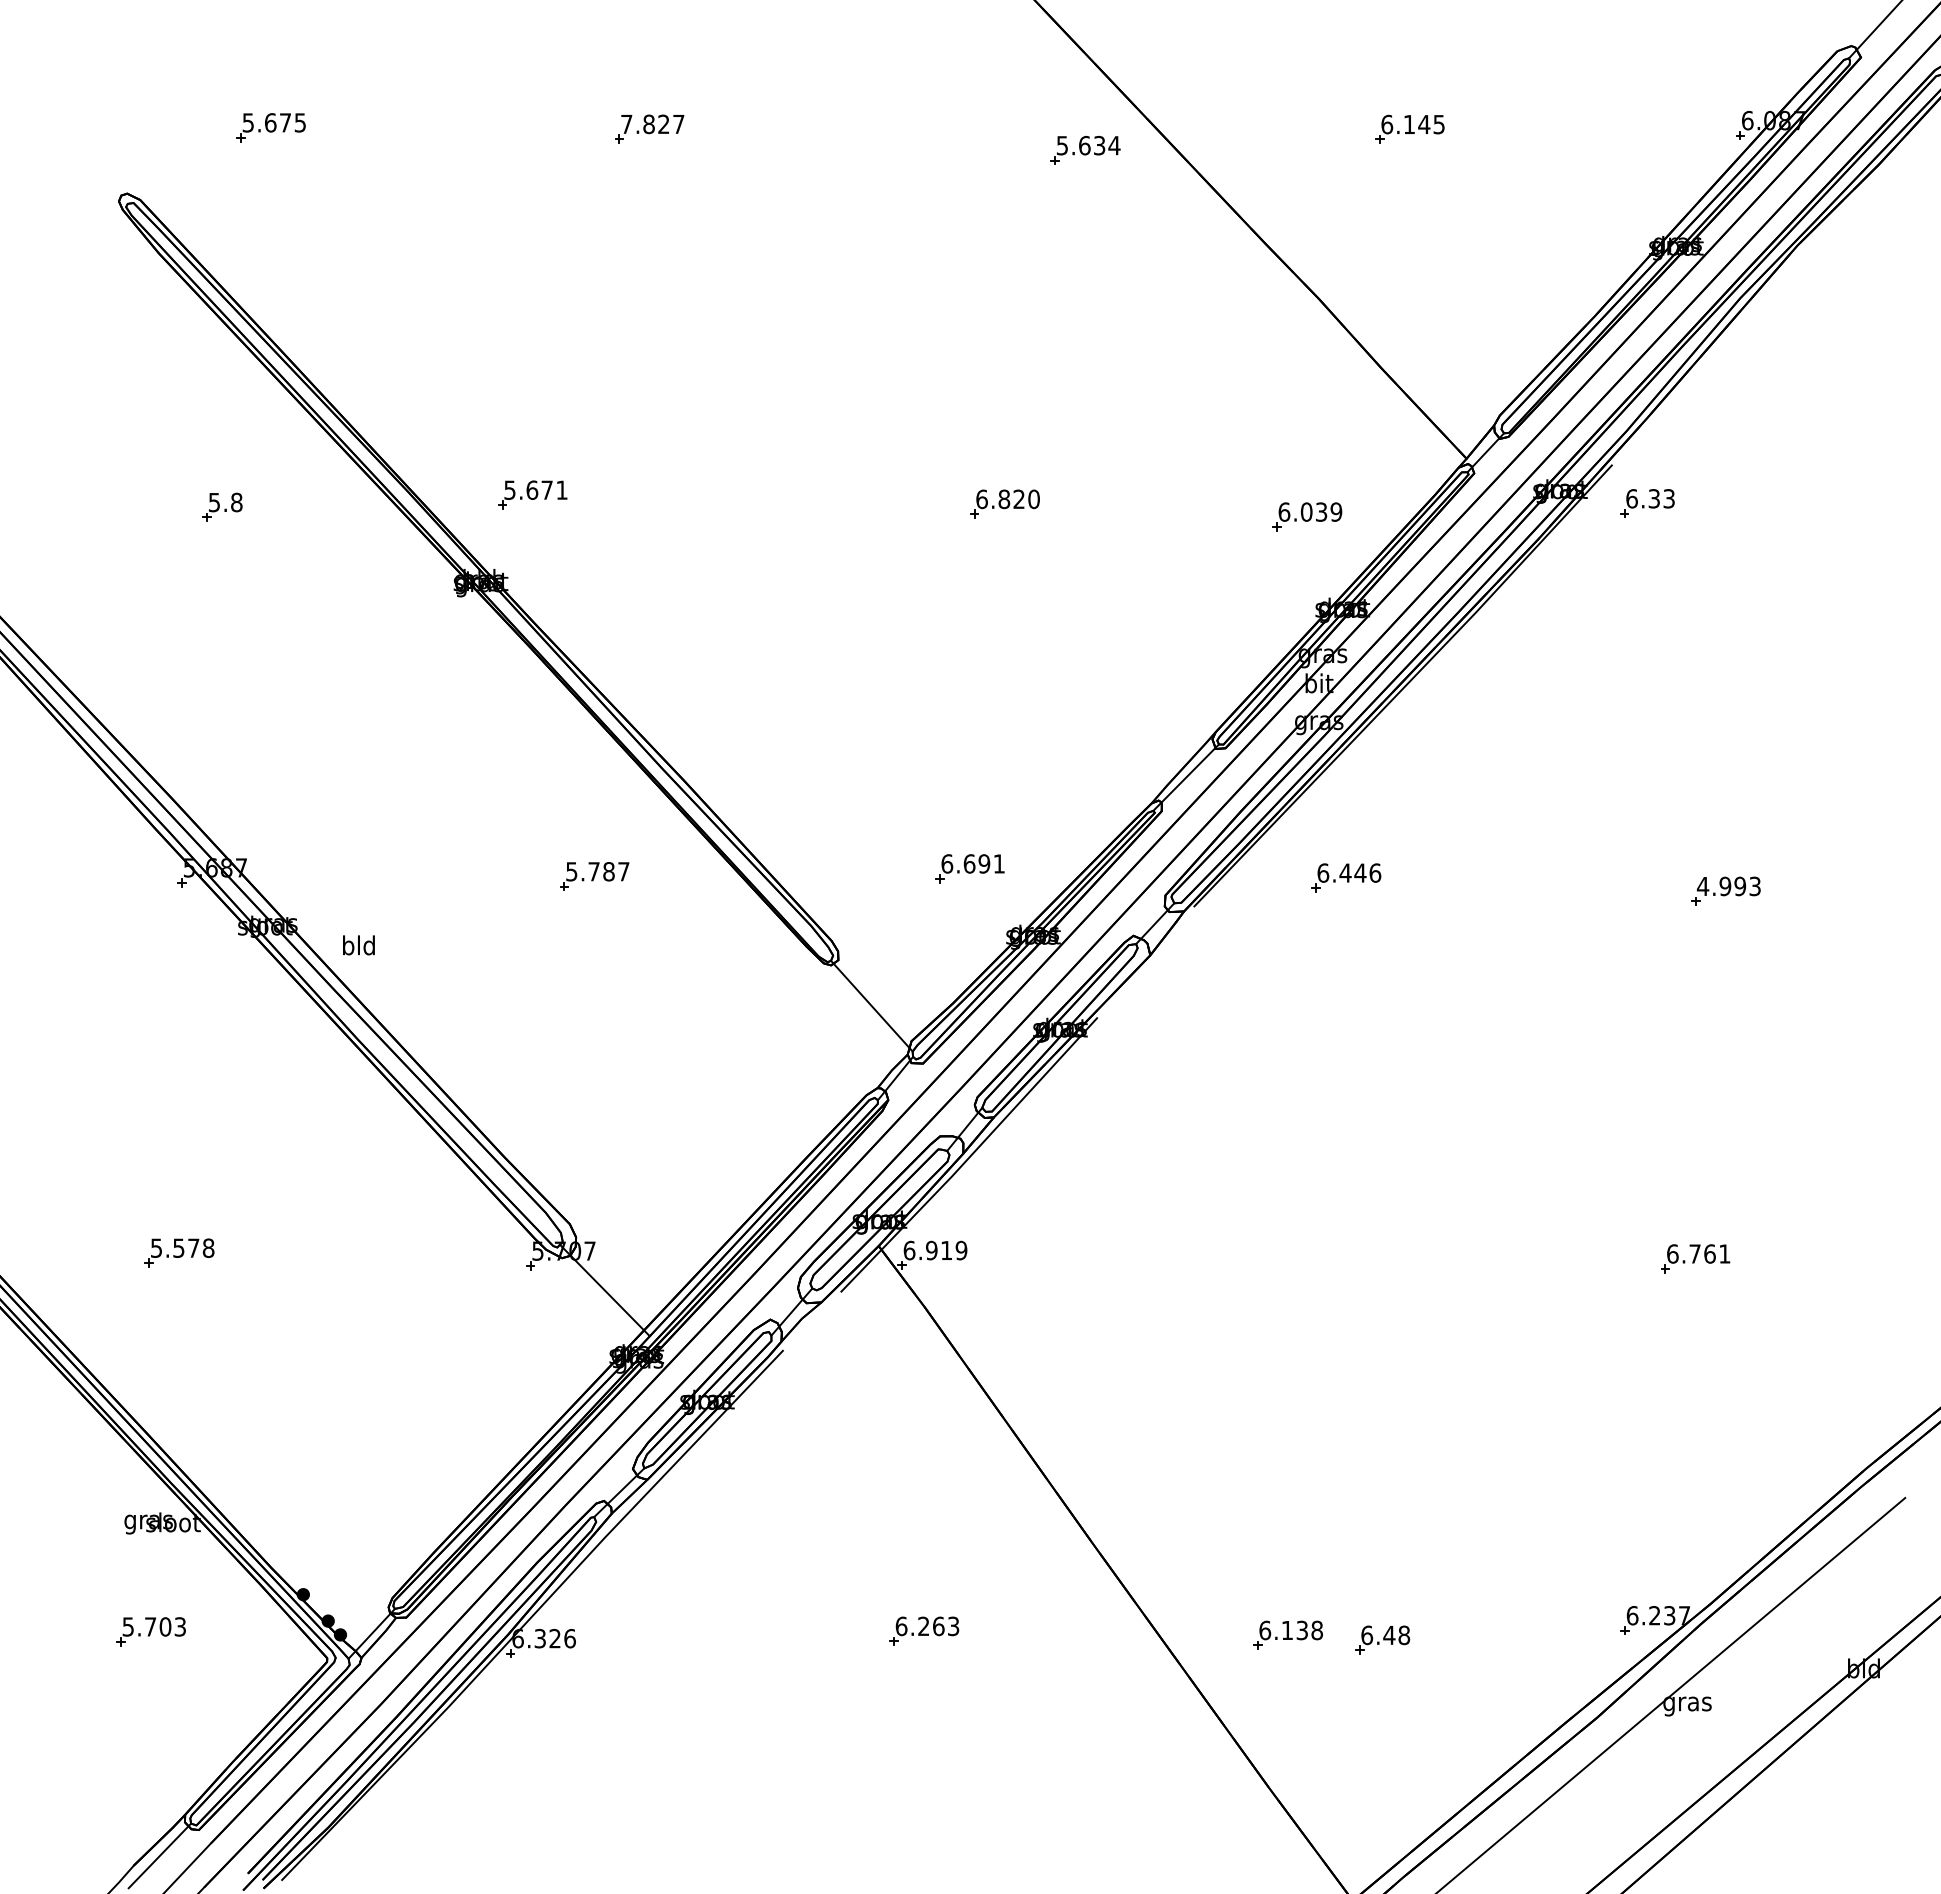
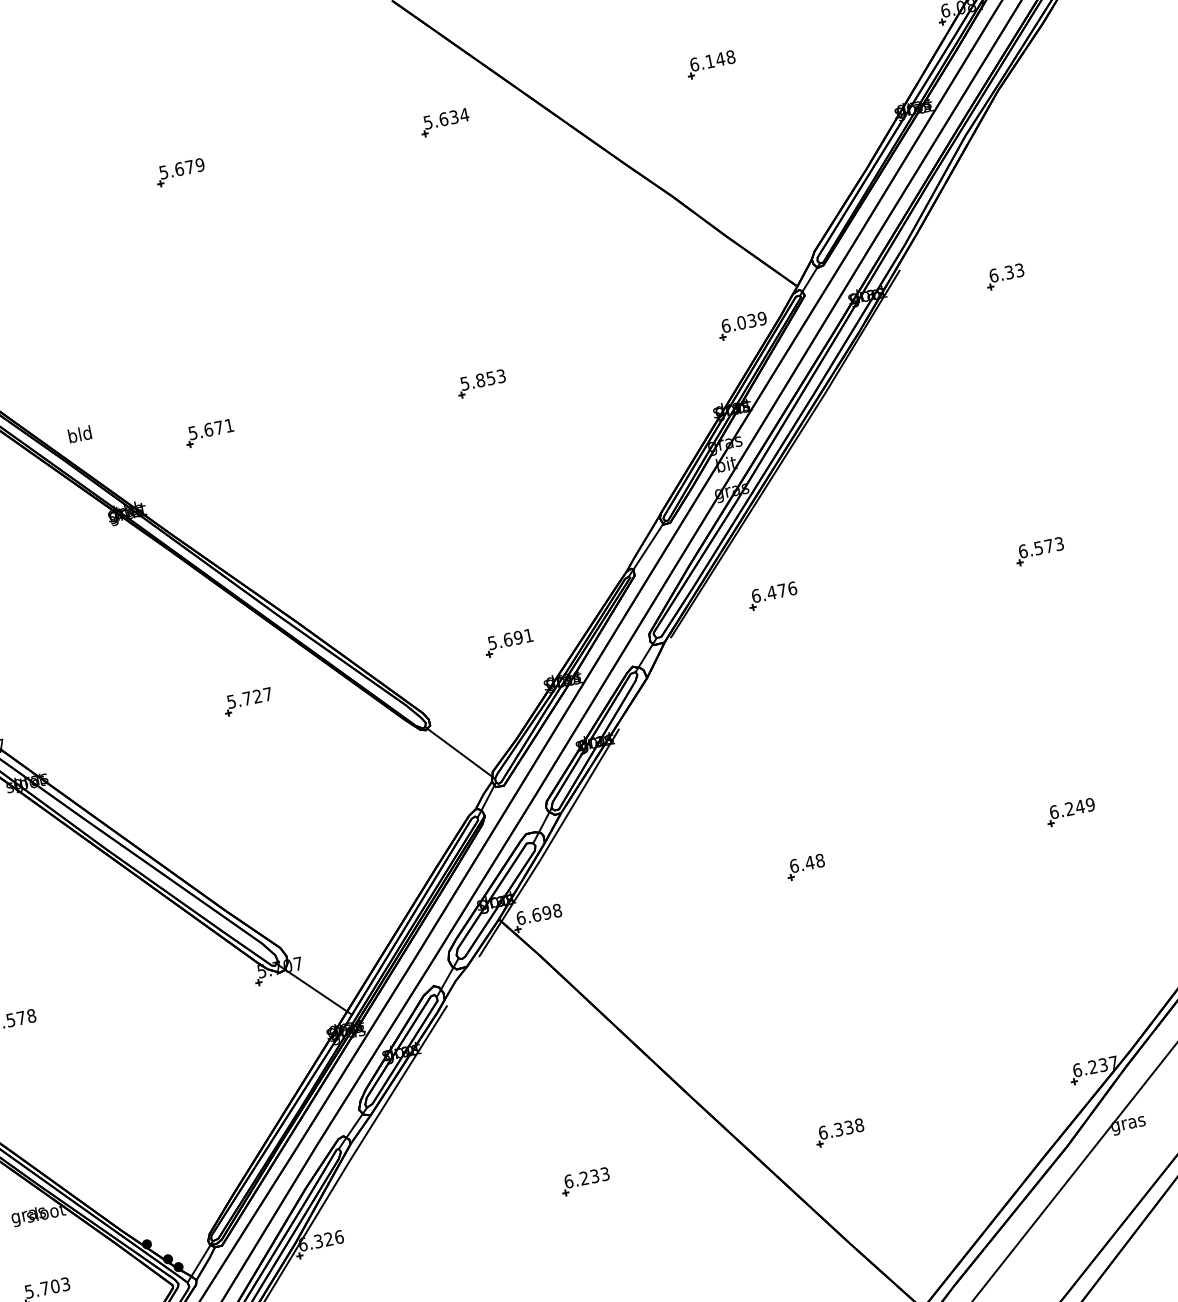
text: (652, 124) -> (181, 168), 7.827 -> 5.679
text: (1439, 124) -> (731, 57), 6.145 -> 6.148
part: (1085, 150) -> (444, 122), moved
part: (532, 494) -> (209, 432), moved
text: (1007, 499) -> (482, 380), 6.820 -> 5.853
part: (1647, 503) -> (1005, 276), moved
part: (1307, 516) -> (742, 325), moved
text: (947, 863) -> (492, 642), 6.691 -> 5.691
text: (608, 871) -> (257, 696), 5.787 -> 5.727
text: (1360, 872) -> (782, 590), 6.446 -> 6.476
text: (1721, 886) -> (1035, 548), 4.993 -> 6.573
text: (358, 945) -> (79, 434), moved
text: (946, 1250) -> (546, 912), 6.919 -> 6.698
text: (1709, 1253) -> (1079, 806), 6.761 -> 6.249
text: (938, 1626) -> (594, 1176), 6.263 -> 6.233
text: (1286, 1630) -> (838, 1129), 6.138 -> 6.338
part: (1382, 1639) -> (805, 866), moved

